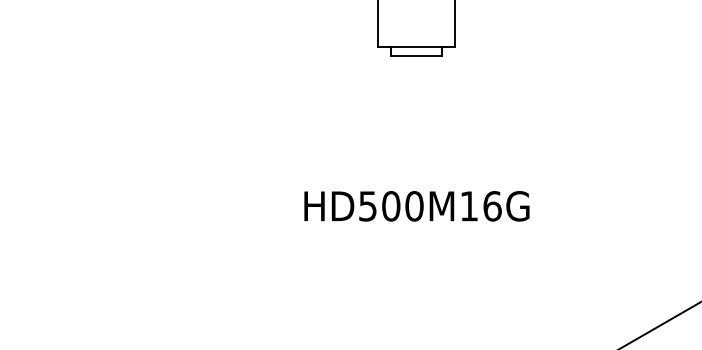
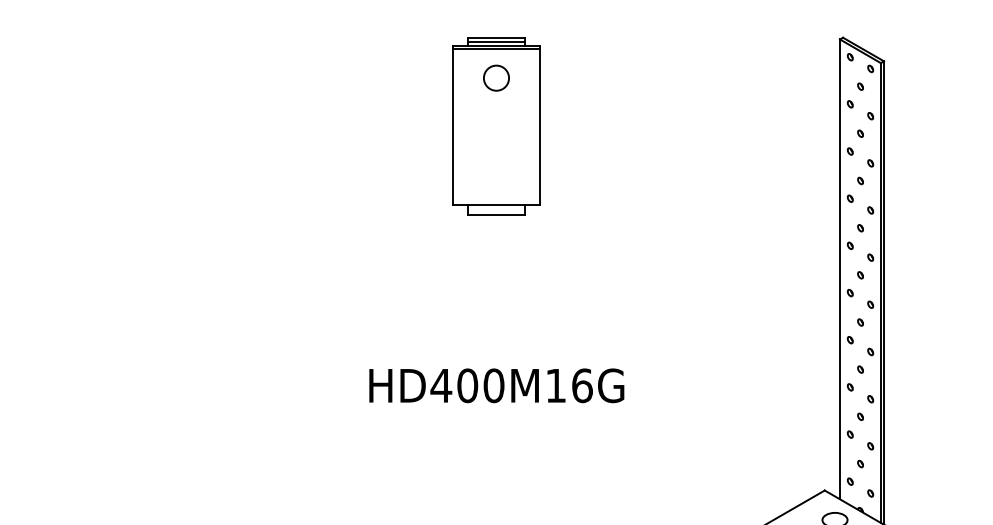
text: (368, 206) -> (441, 386), HD500M16G -> HD400M16G

